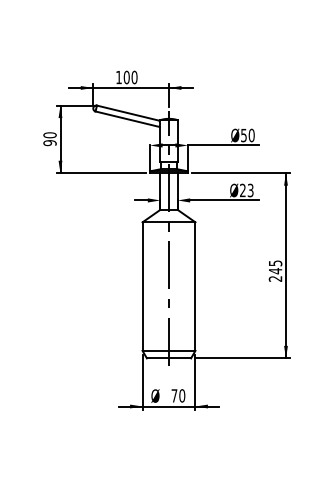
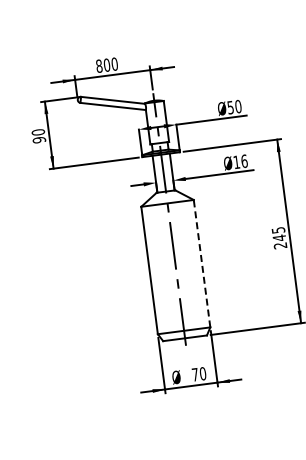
text: (118, 77) -> (98, 66), 100 -> 800
text: (246, 190) -> (240, 161), Ø23 -> Ø16
line: (195, 286) -> (202, 263), solid -> dashed

